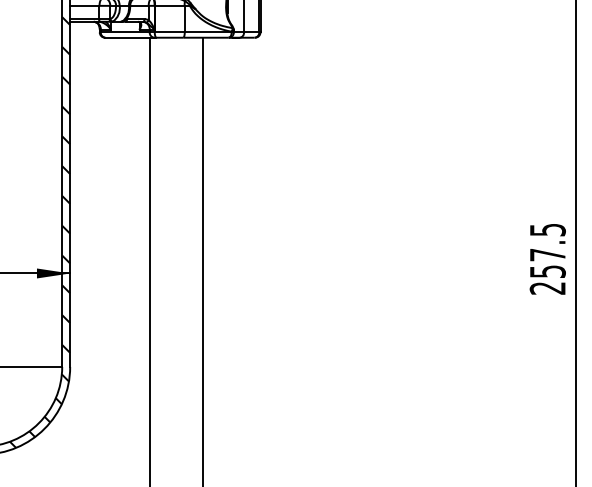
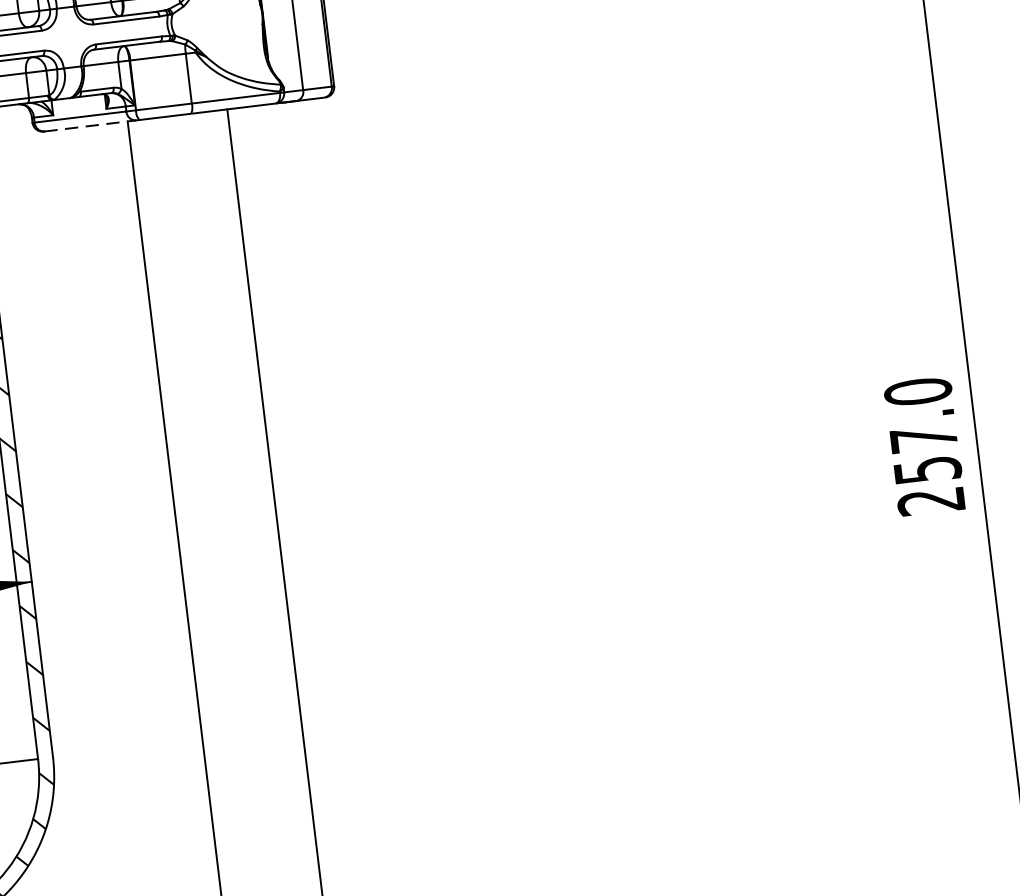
line: (130, 37) -> (91, 125), solid -> dashed
text: (547, 229) -> (917, 390), 257.5 -> 257.0

